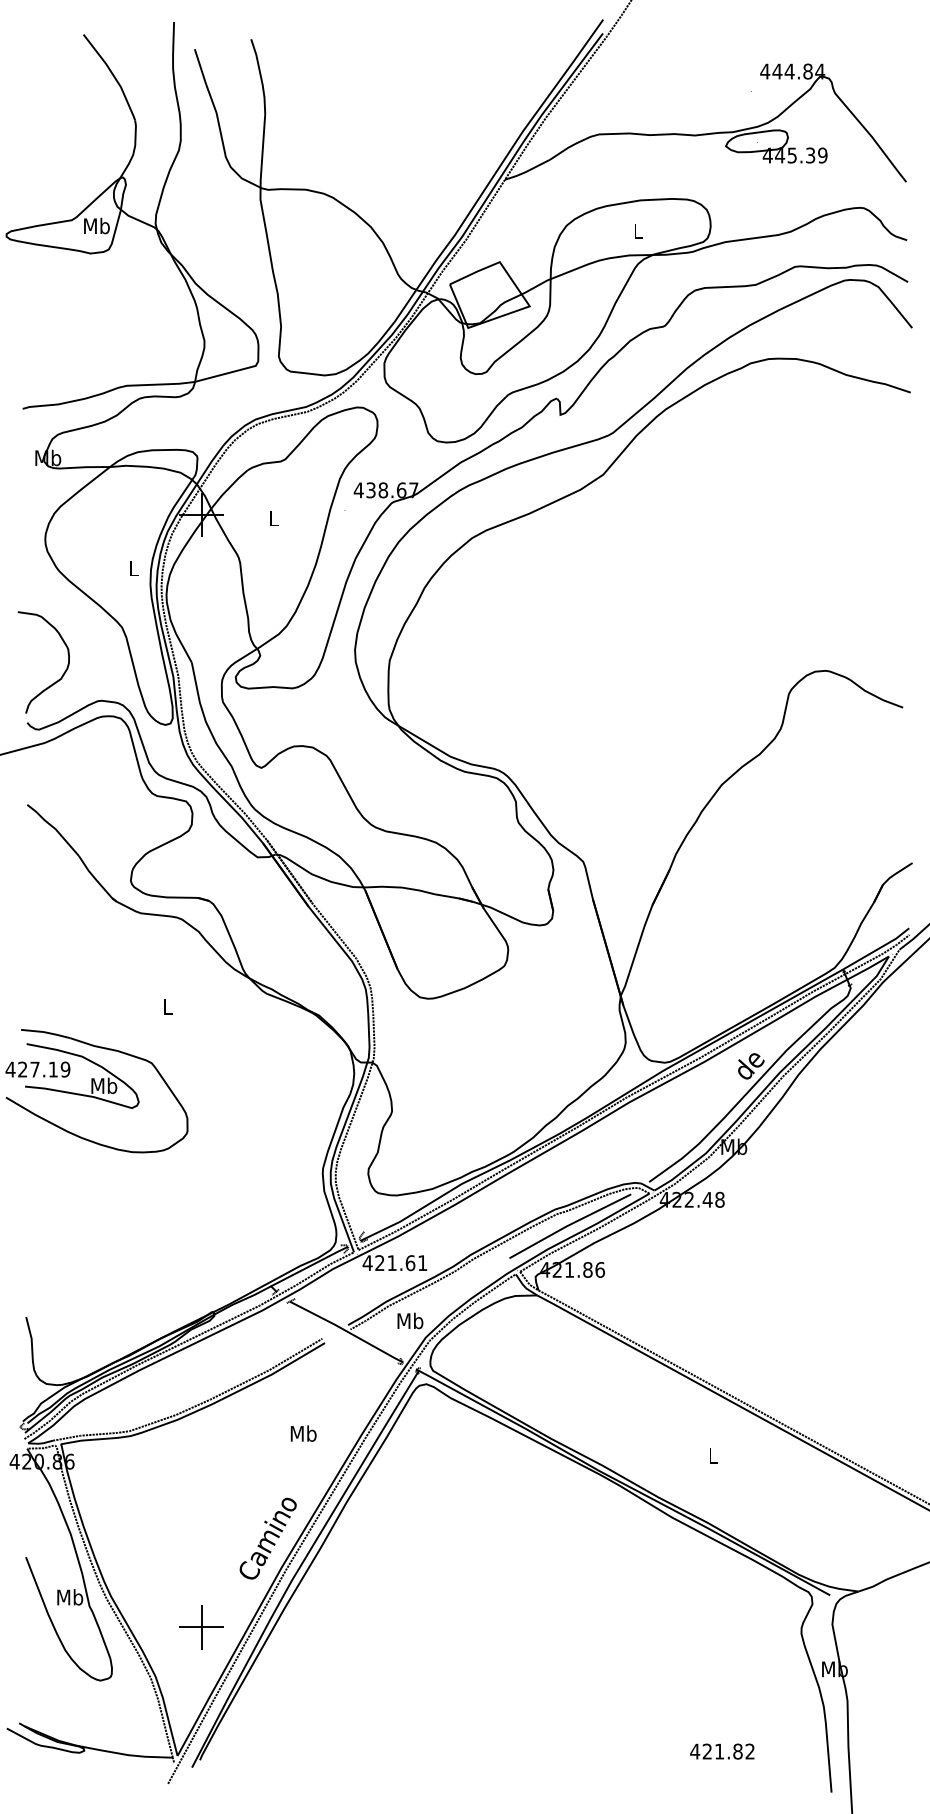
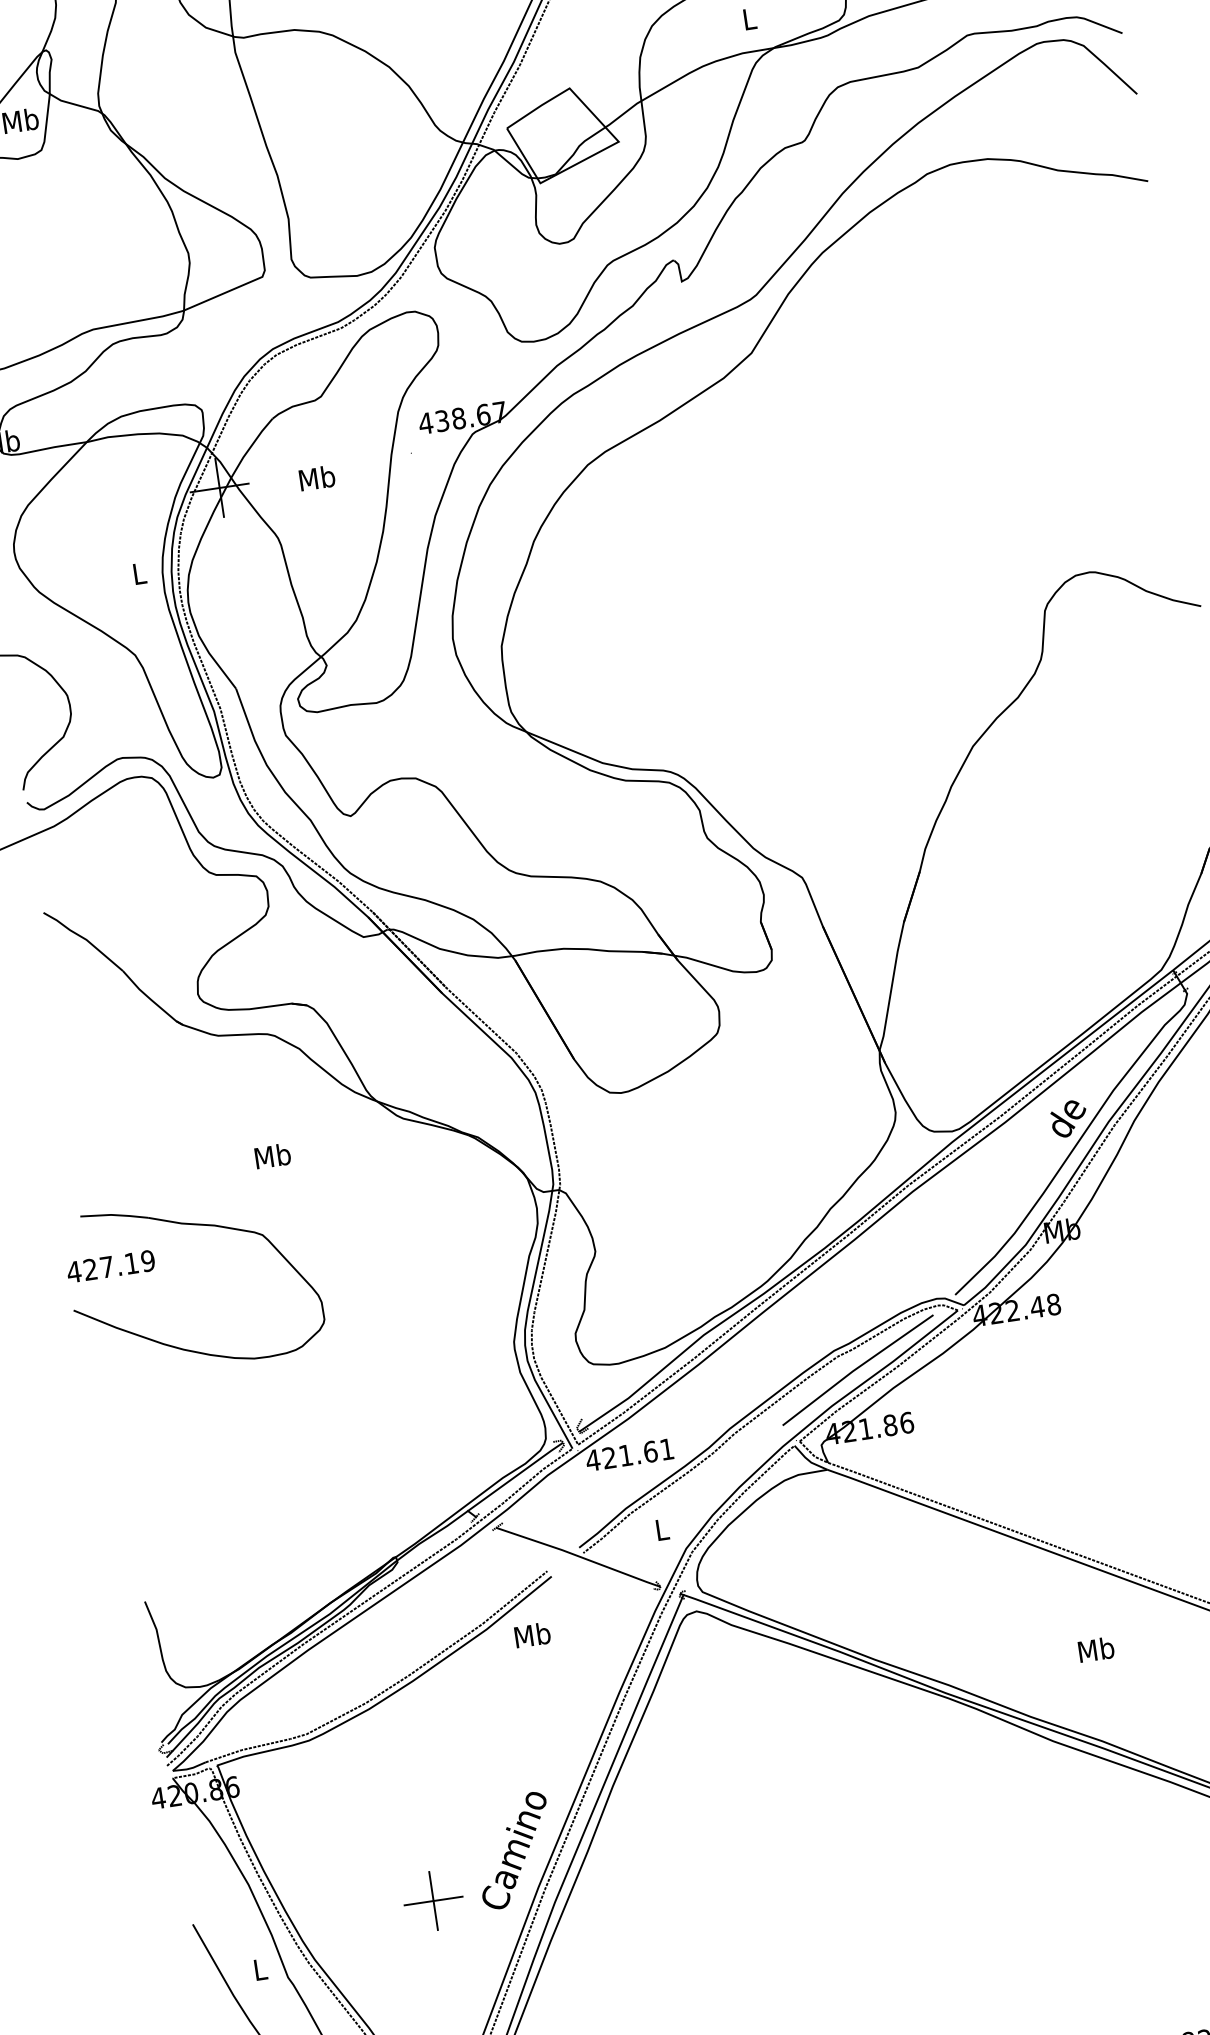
text: (273, 518) -> (316, 478), L -> Mb
text: (167, 1006) -> (272, 1155), L -> Mb
part: (91, 1078) -> (184, 1267), removed
text: (410, 1320) -> (662, 1528), Mb -> L
text: (303, 1433) -> (532, 1634), moved
text: (713, 1455) -> (1096, 1649), L -> Mb
text: (70, 1597) -> (260, 1969), Mb -> L
part: (201, 1627) -> (433, 1901), moved

